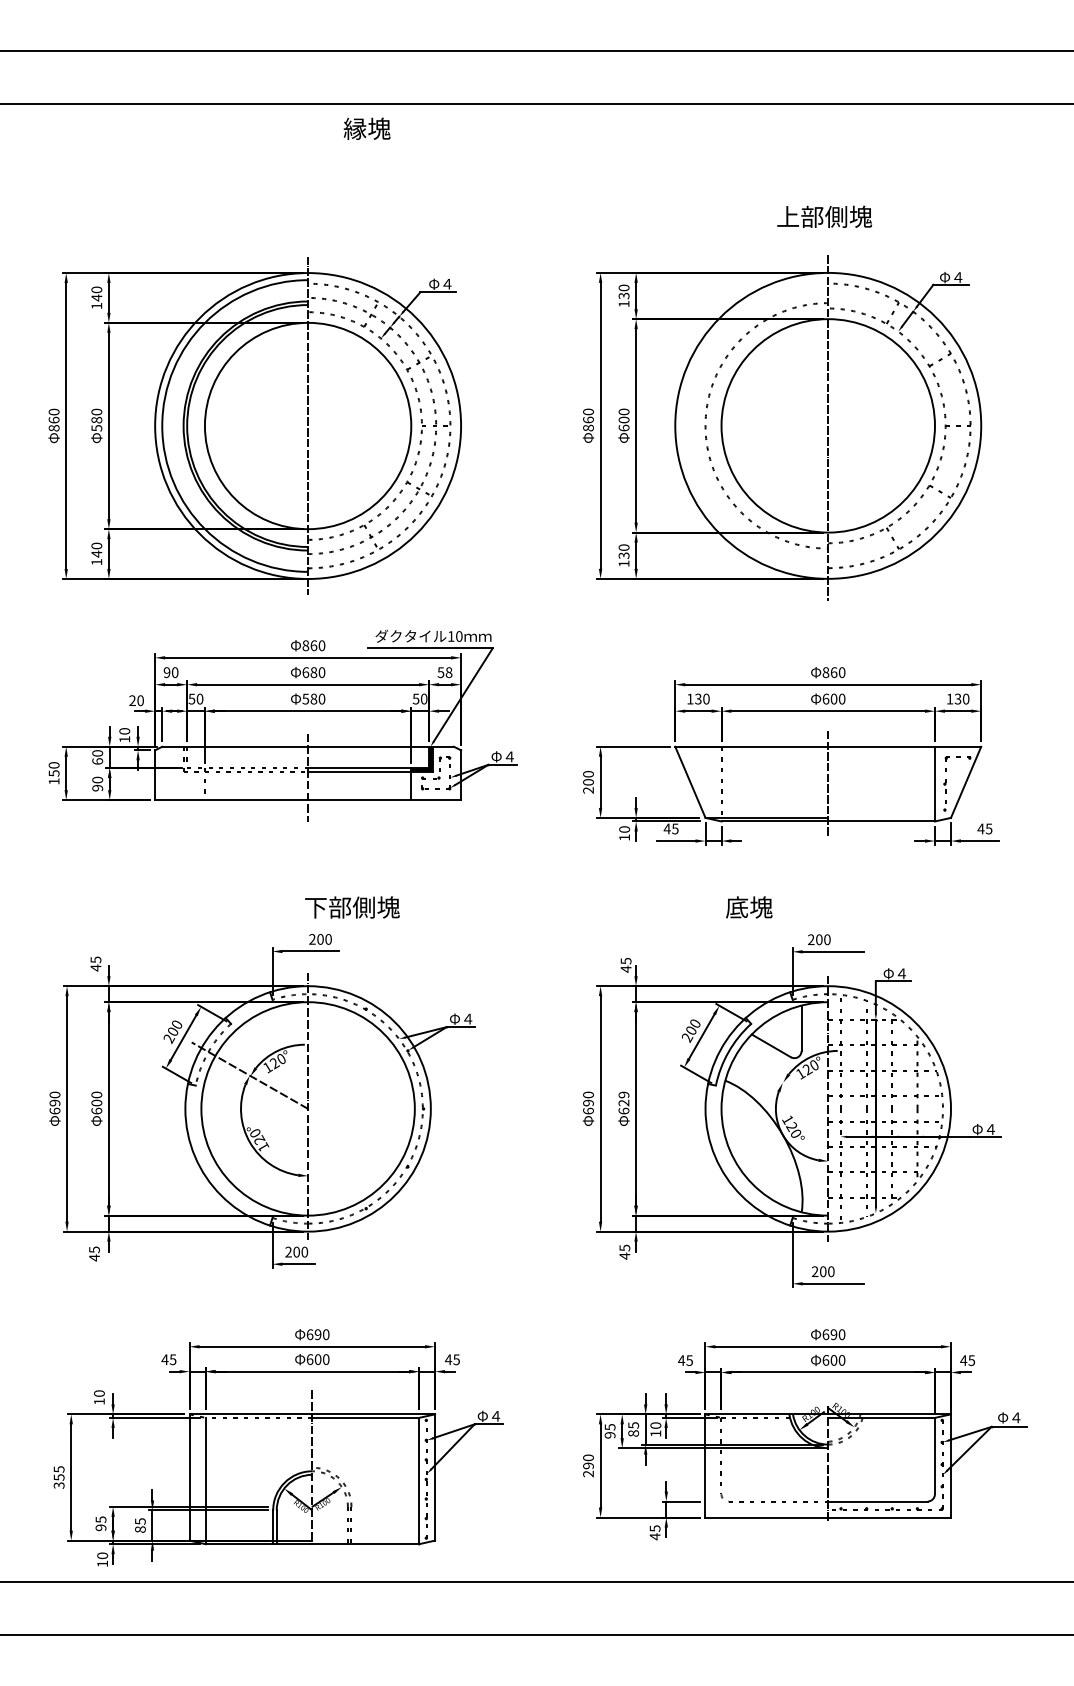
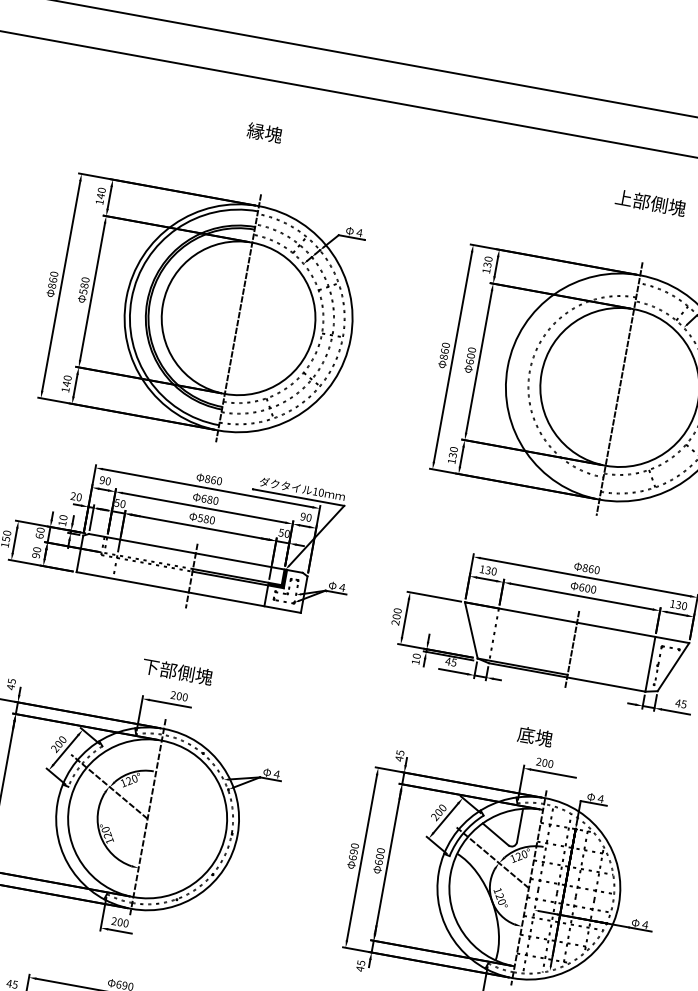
text: (366, 128) -> (264, 132), moved
text: (824, 216) -> (650, 202), moved
text: (444, 672) -> (305, 517), 58 -> 90
text: (352, 907) -> (177, 671), moved
text: (749, 907) -> (535, 736), moved
line: (771, 1076) -> (491, 856), added
text: (623, 1098) -> (380, 853), 629 -> 600

